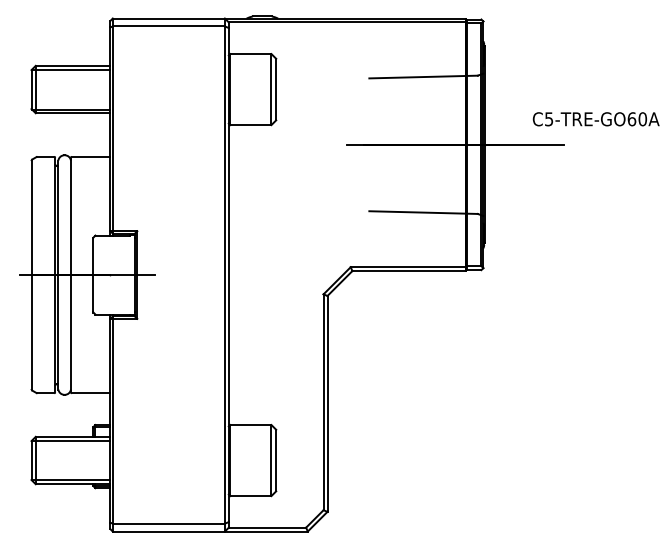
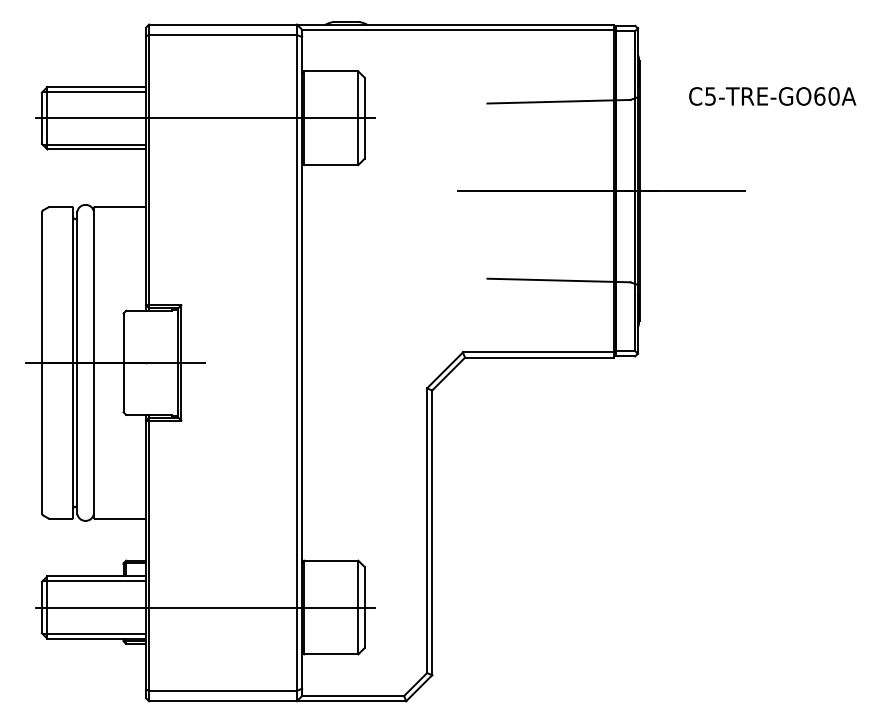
line: (155, 89) -> (205, 118), added
text: (596, 119) -> (772, 96), moved
line: (155, 460) -> (205, 607), added

